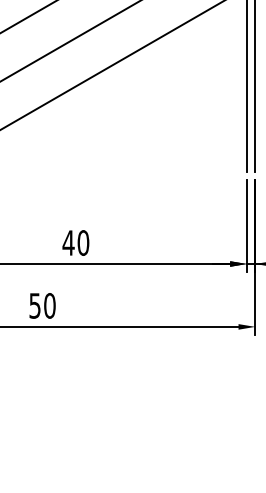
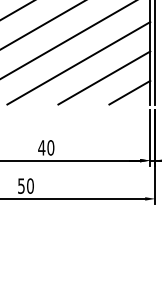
line: (128, 104) -> (78, 63), added
line: (171, 127) -> (104, 77), added
line: (212, 151) -> (129, 92), added

